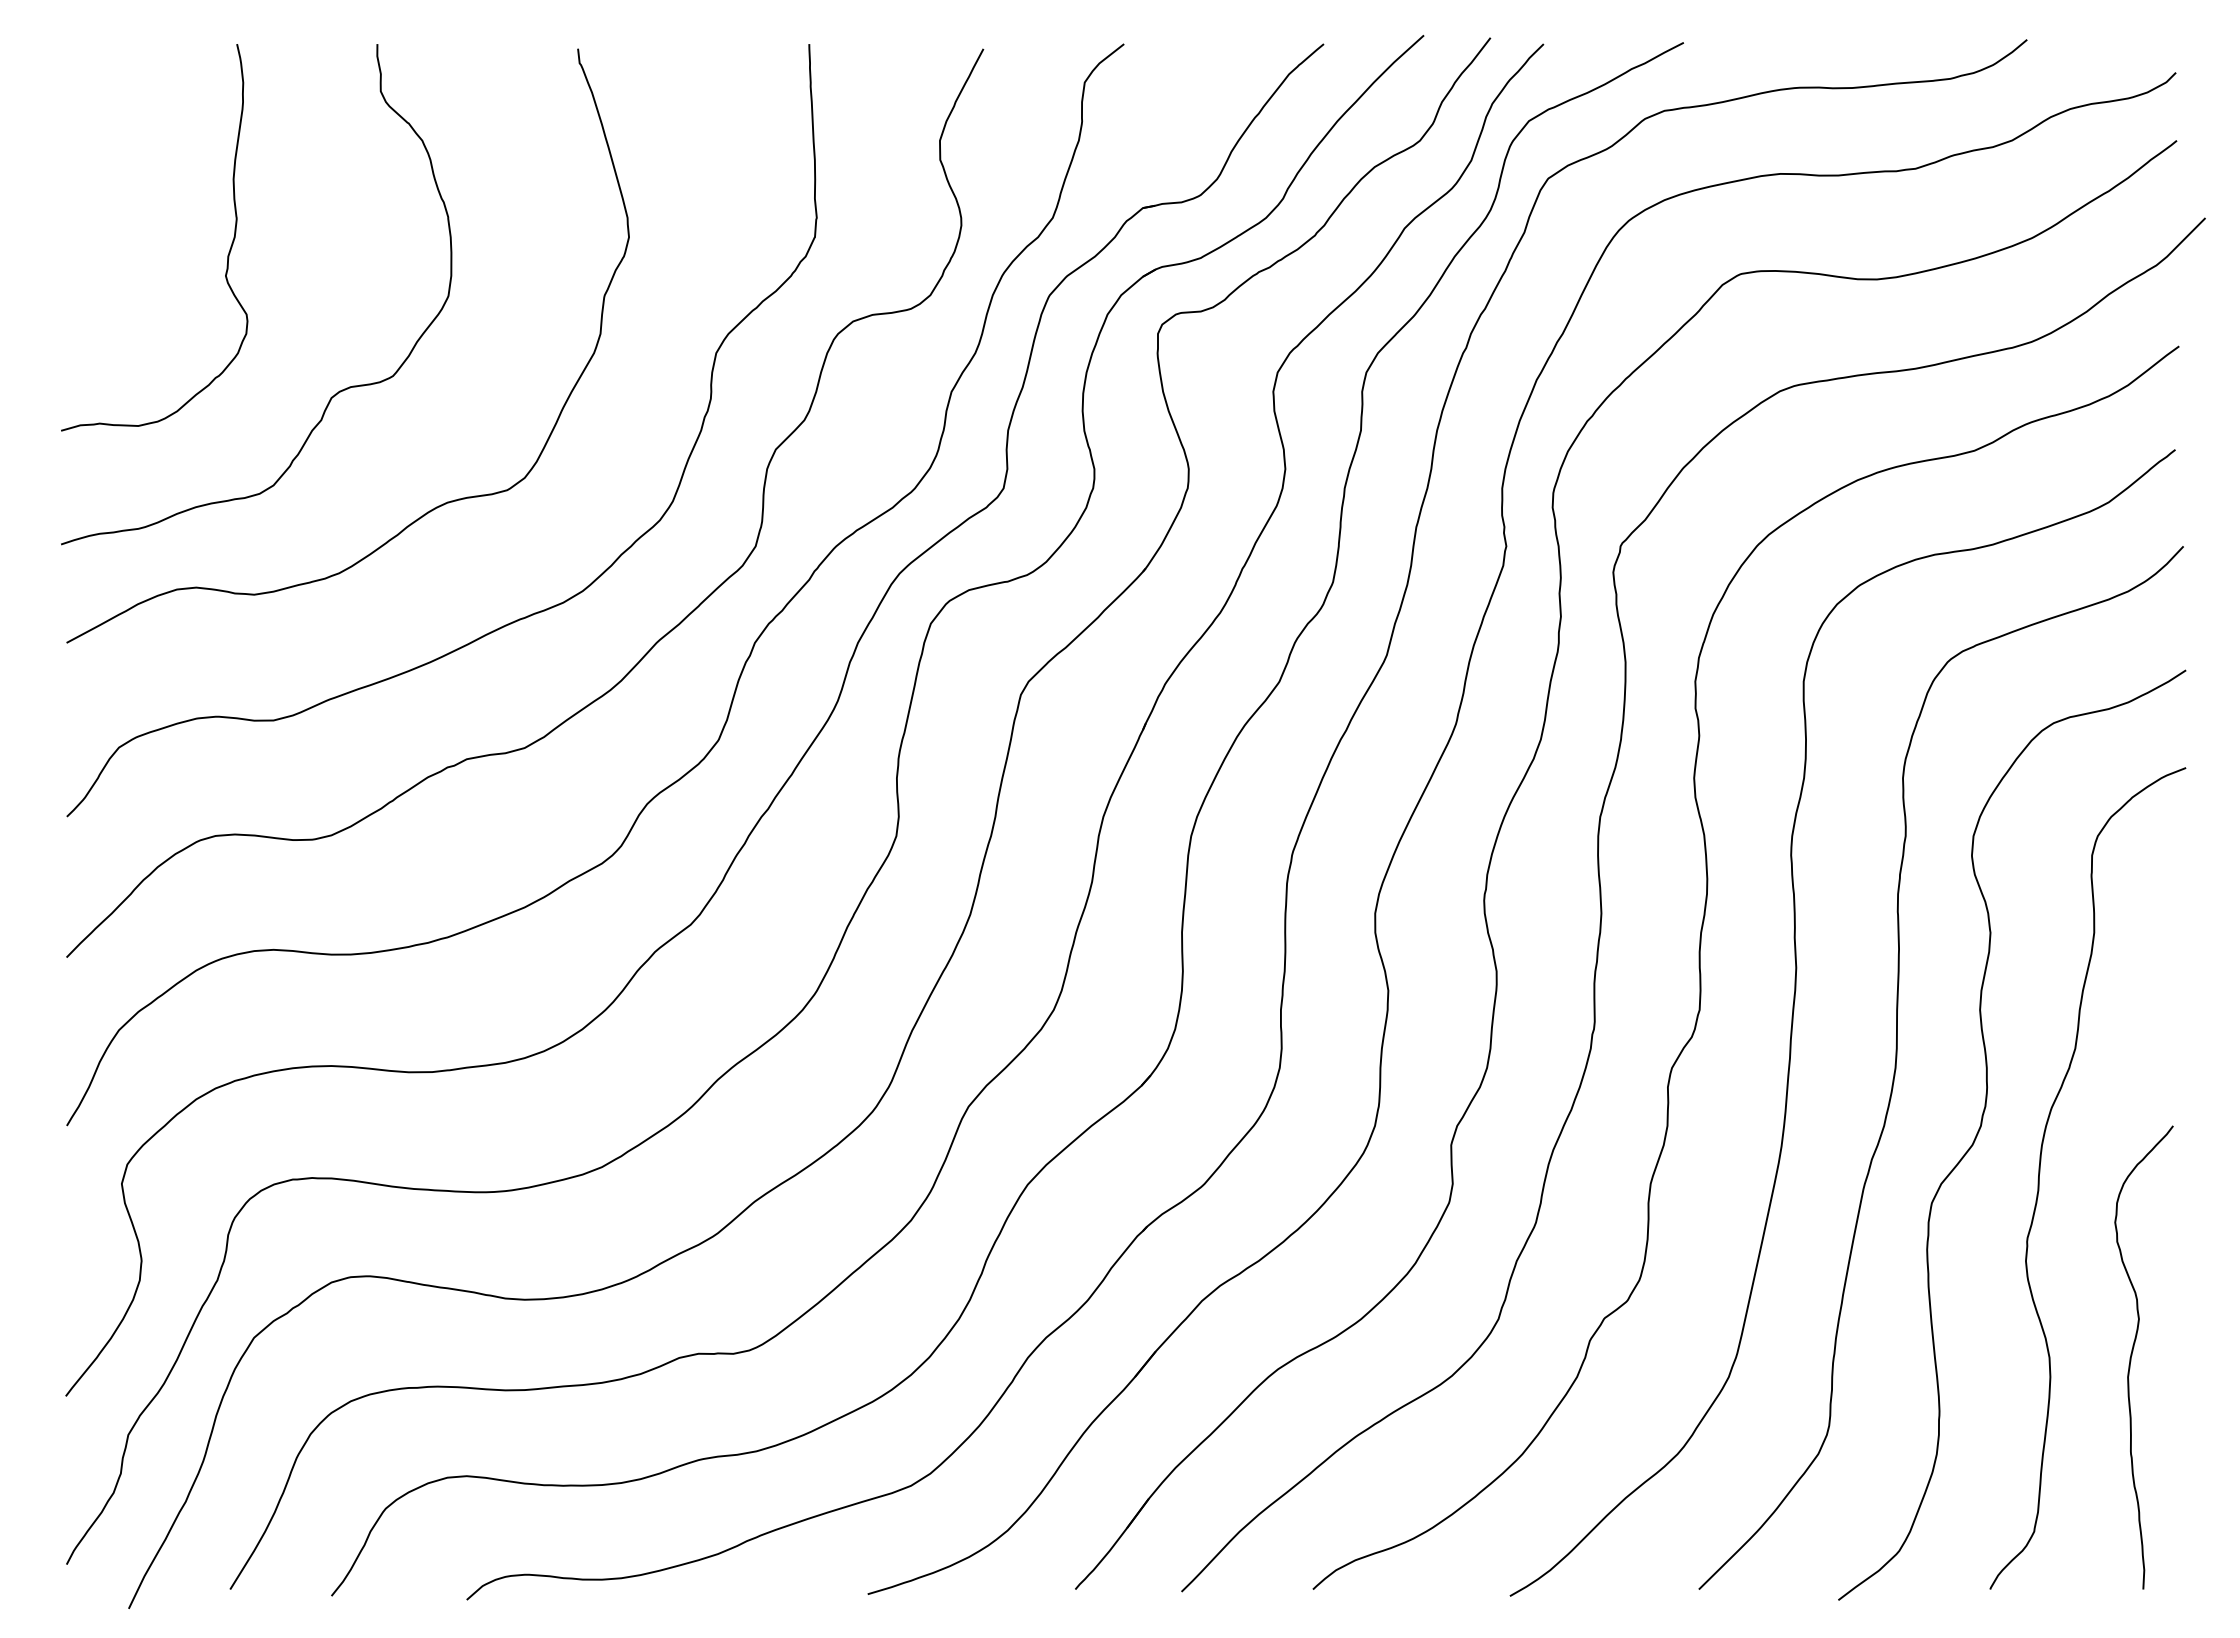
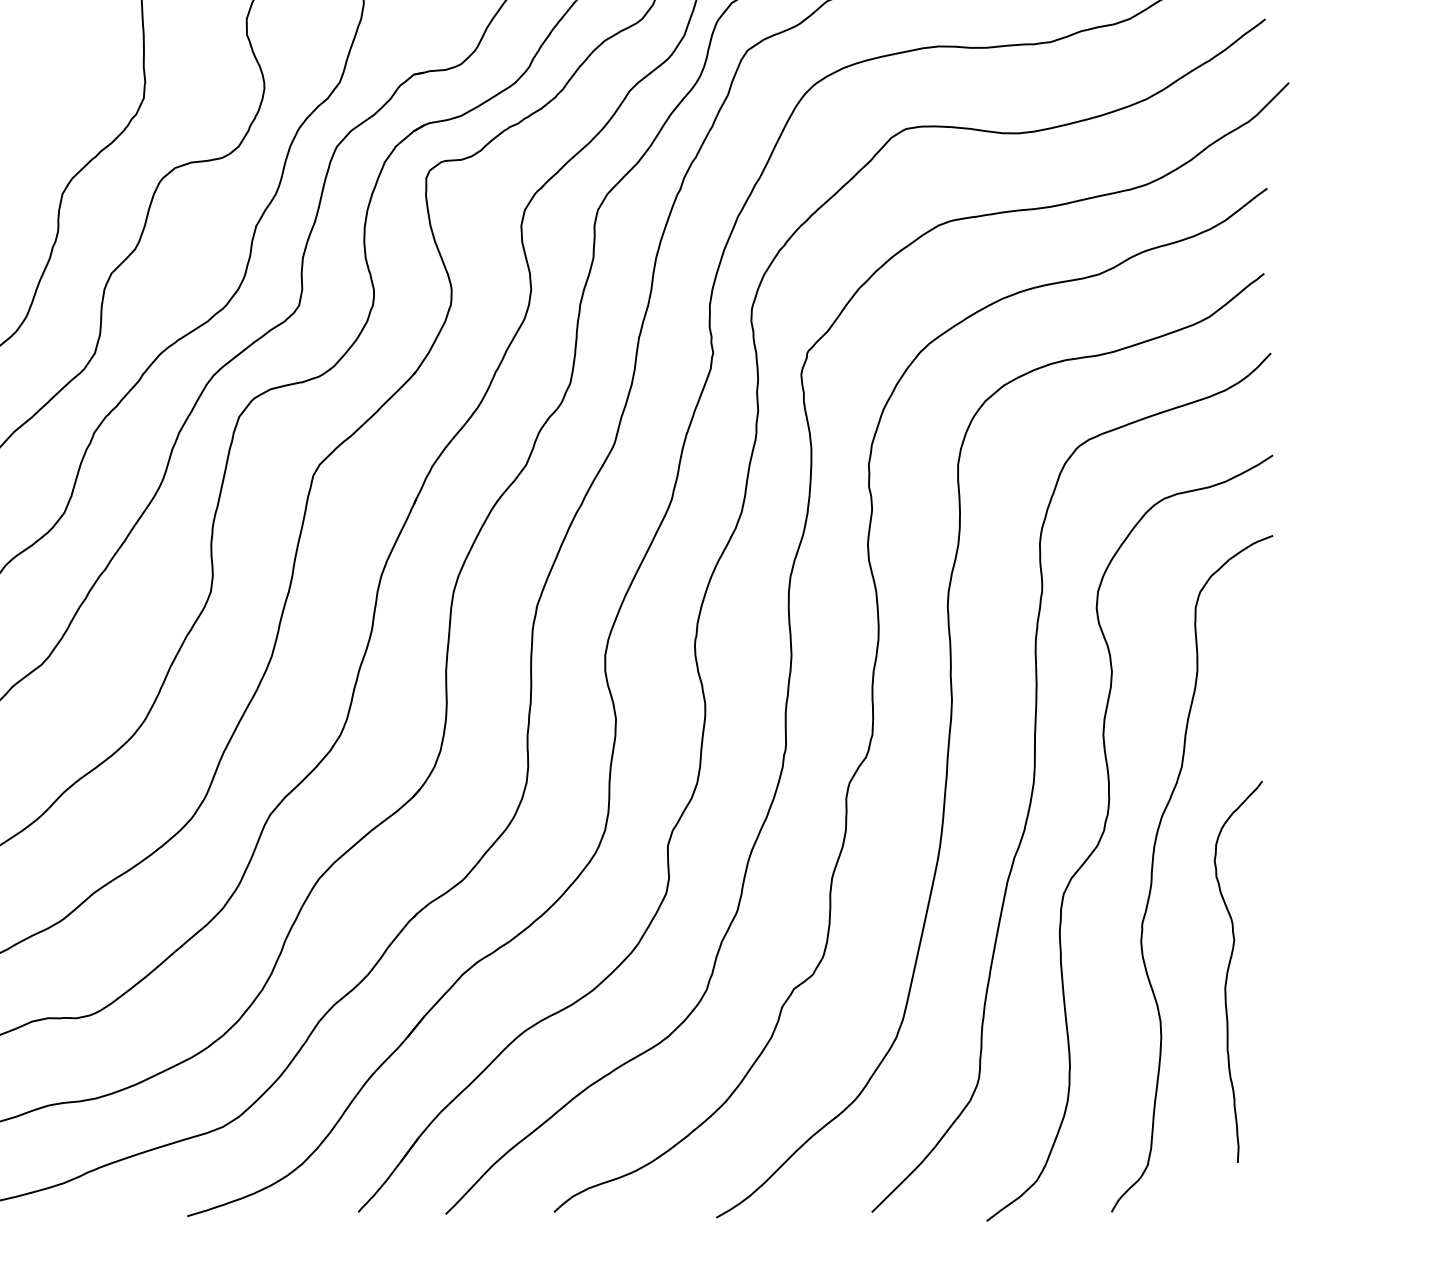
curve: (2132, 1355) -> (1228, 970), moved

